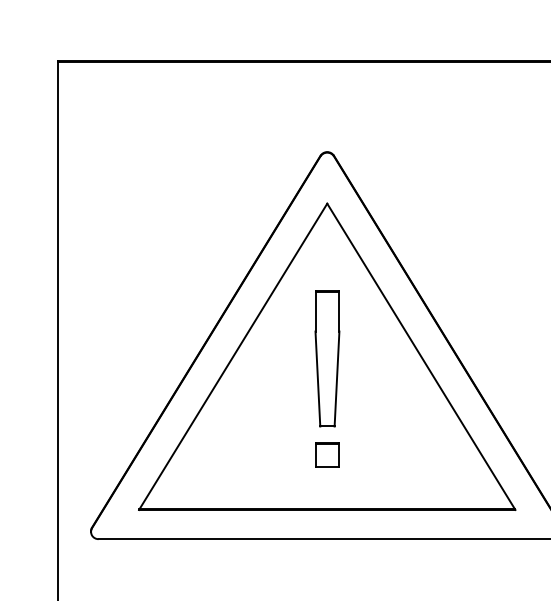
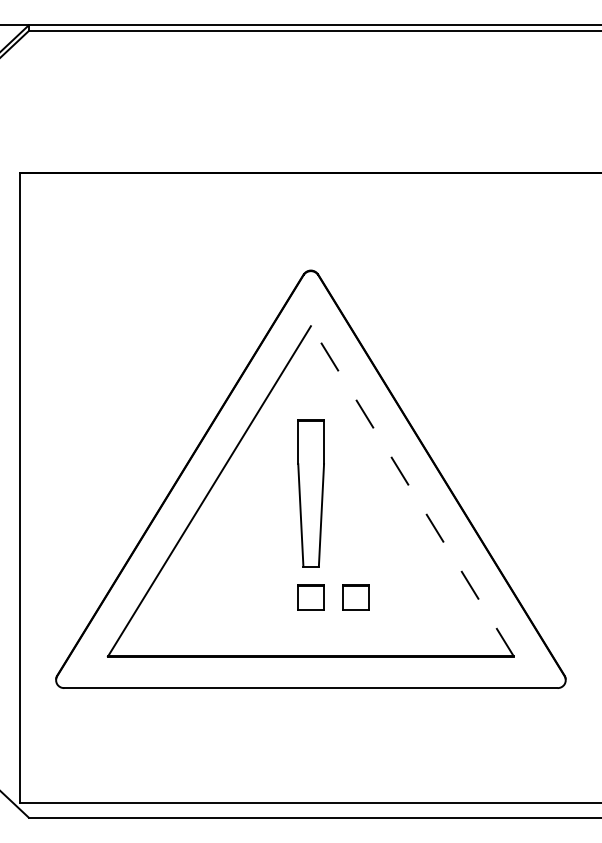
line: (421, 356) -> (412, 491), solid -> dashed
part: (368, 455) -> (355, 597), added

